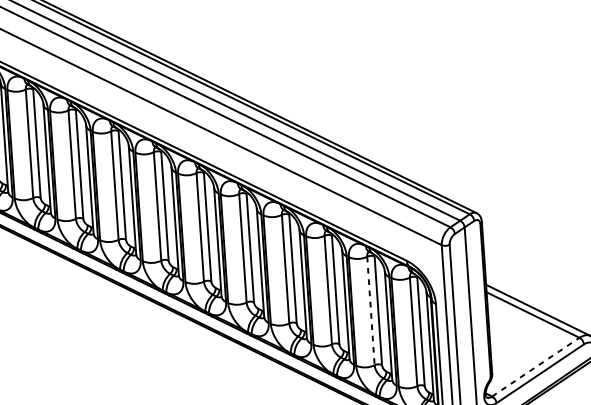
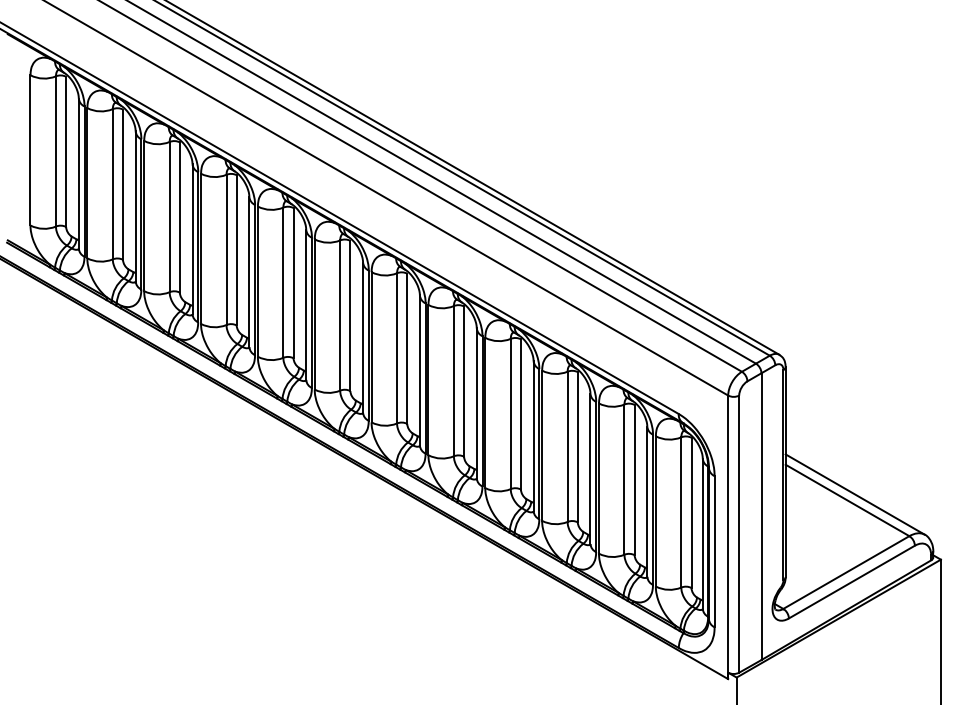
line: (371, 311) -> (624, 480), dashed -> solid
line: (535, 367) -> (846, 572), dashed -> solid

